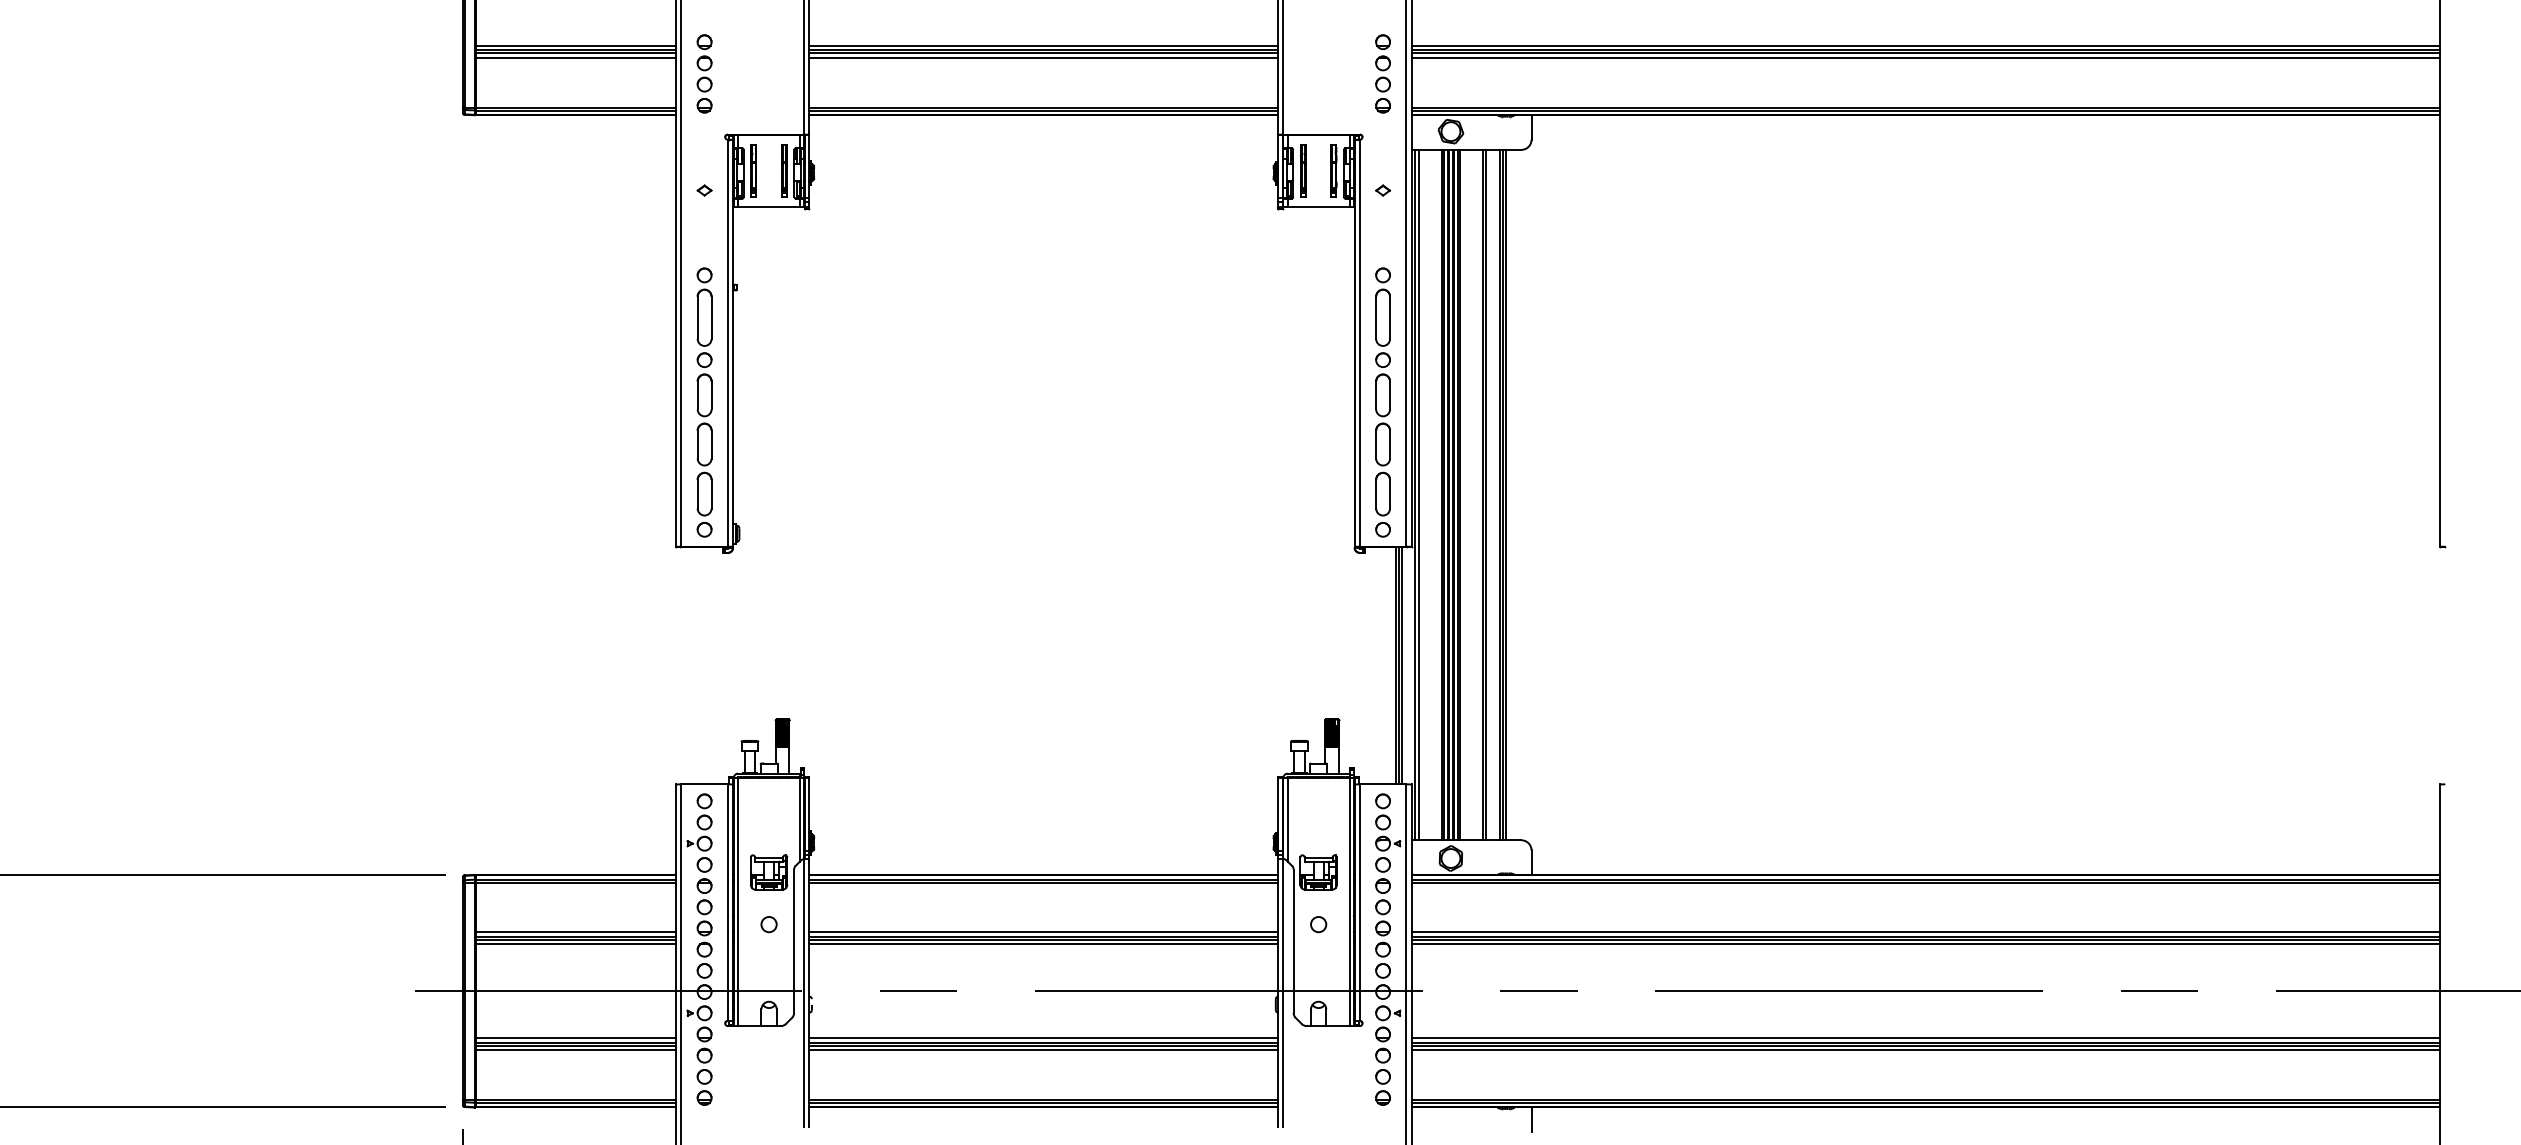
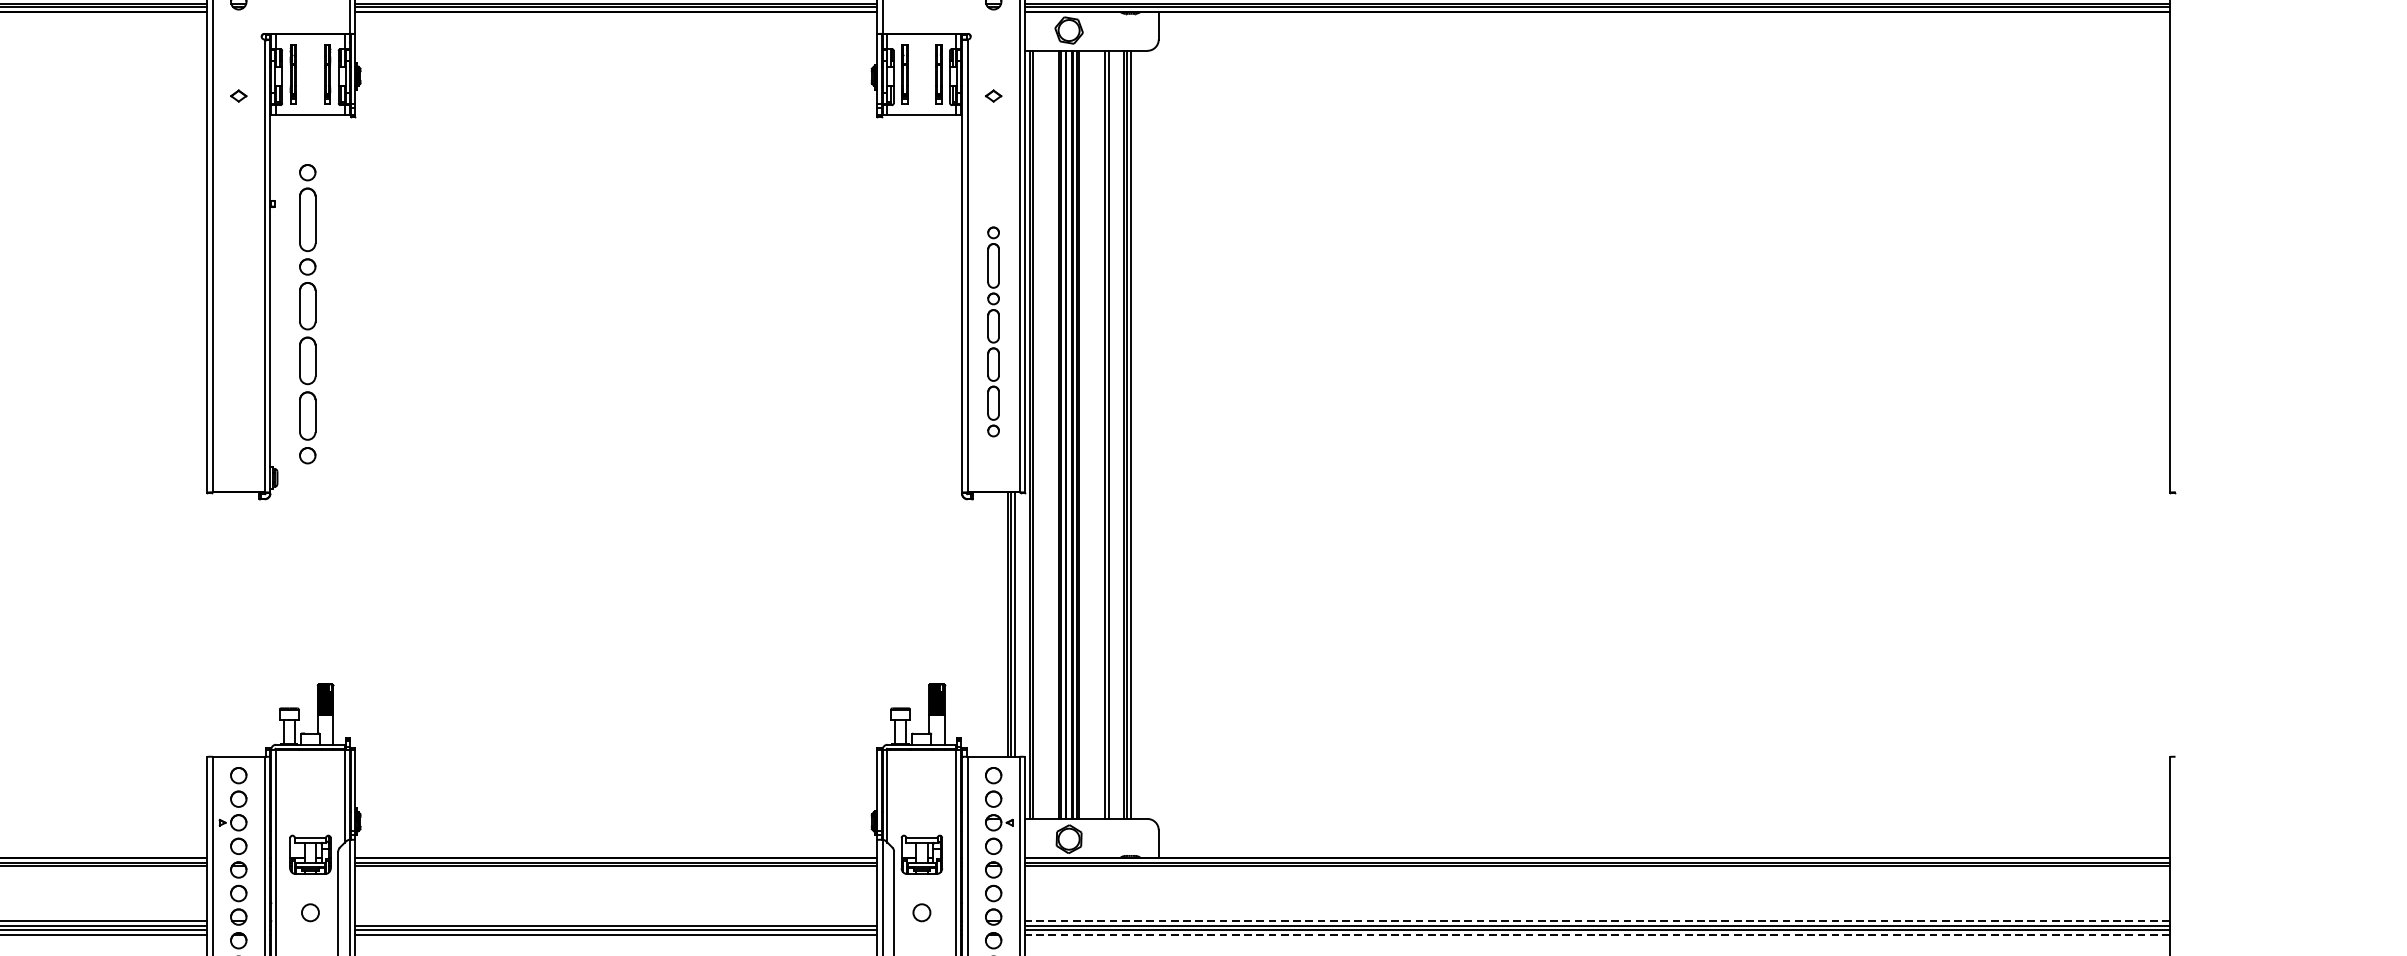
part: (704, 402) -> (307, 314), moved
part: (1382, 402) -> (992, 331), size x0.7
line: (1043, 932) -> (615, 921), removed
line: (1925, 932) -> (1597, 921), solid -> dashed
line: (1925, 944) -> (1597, 934), solid -> dashed

